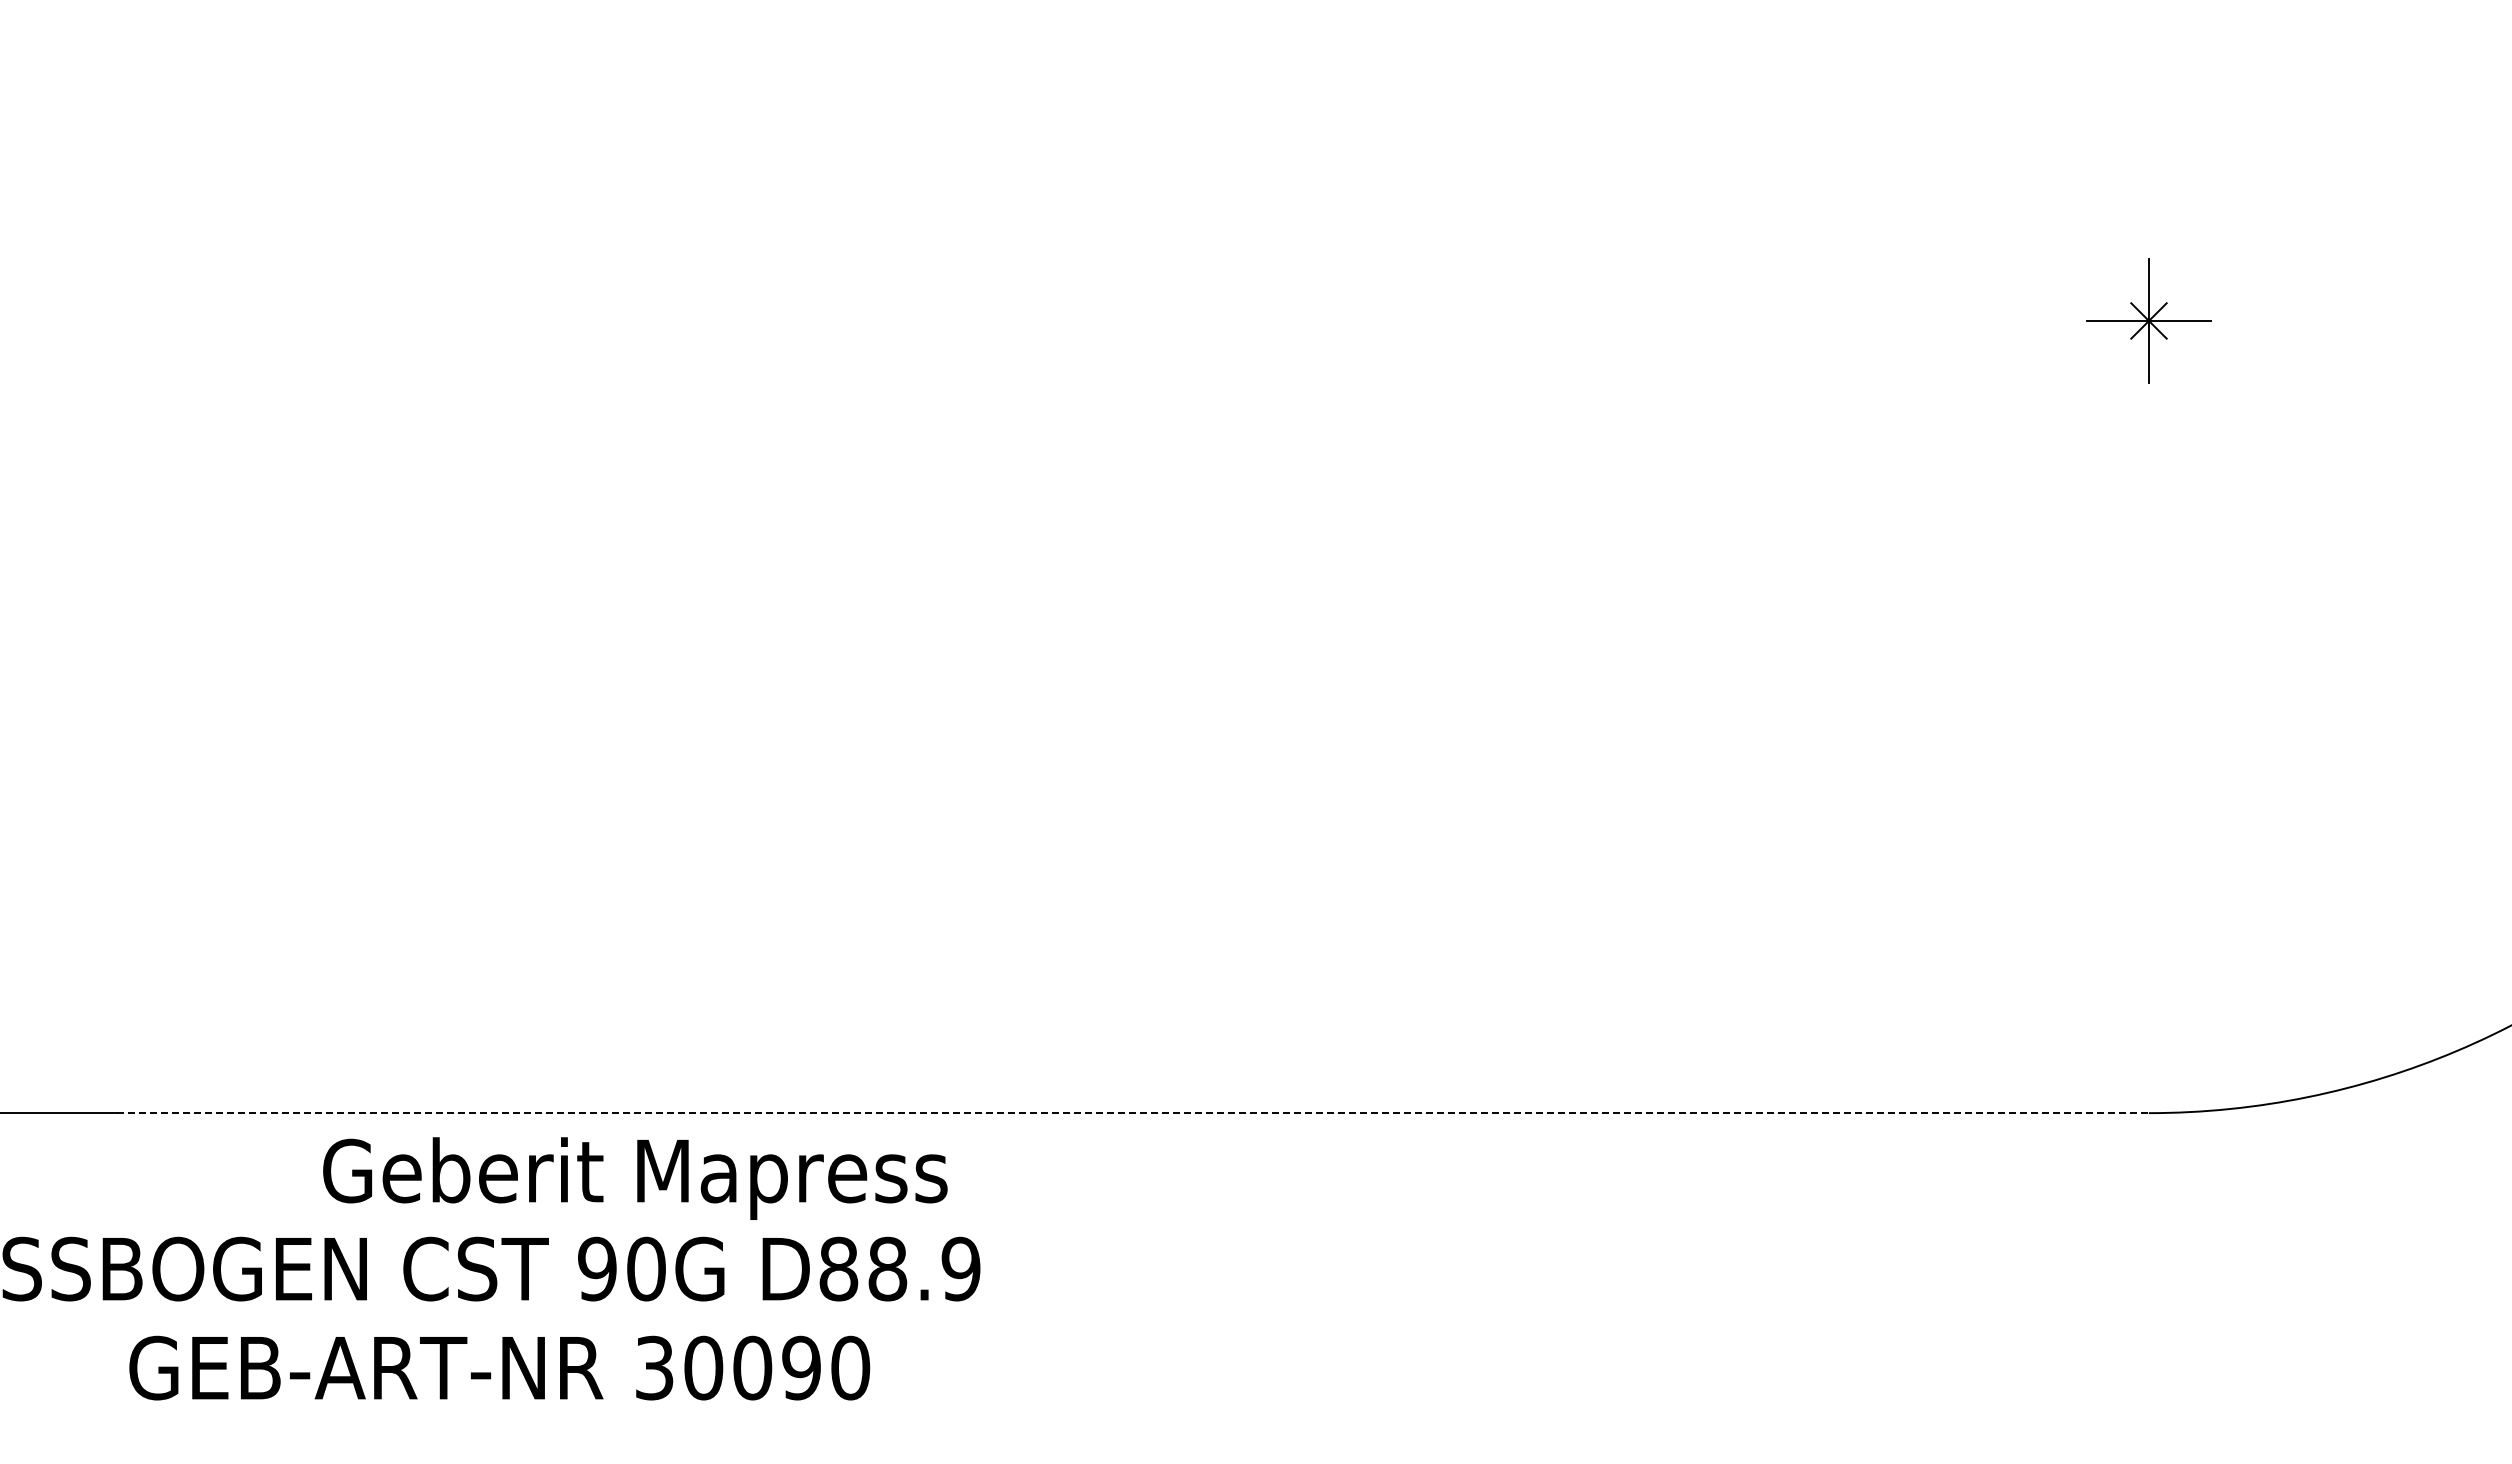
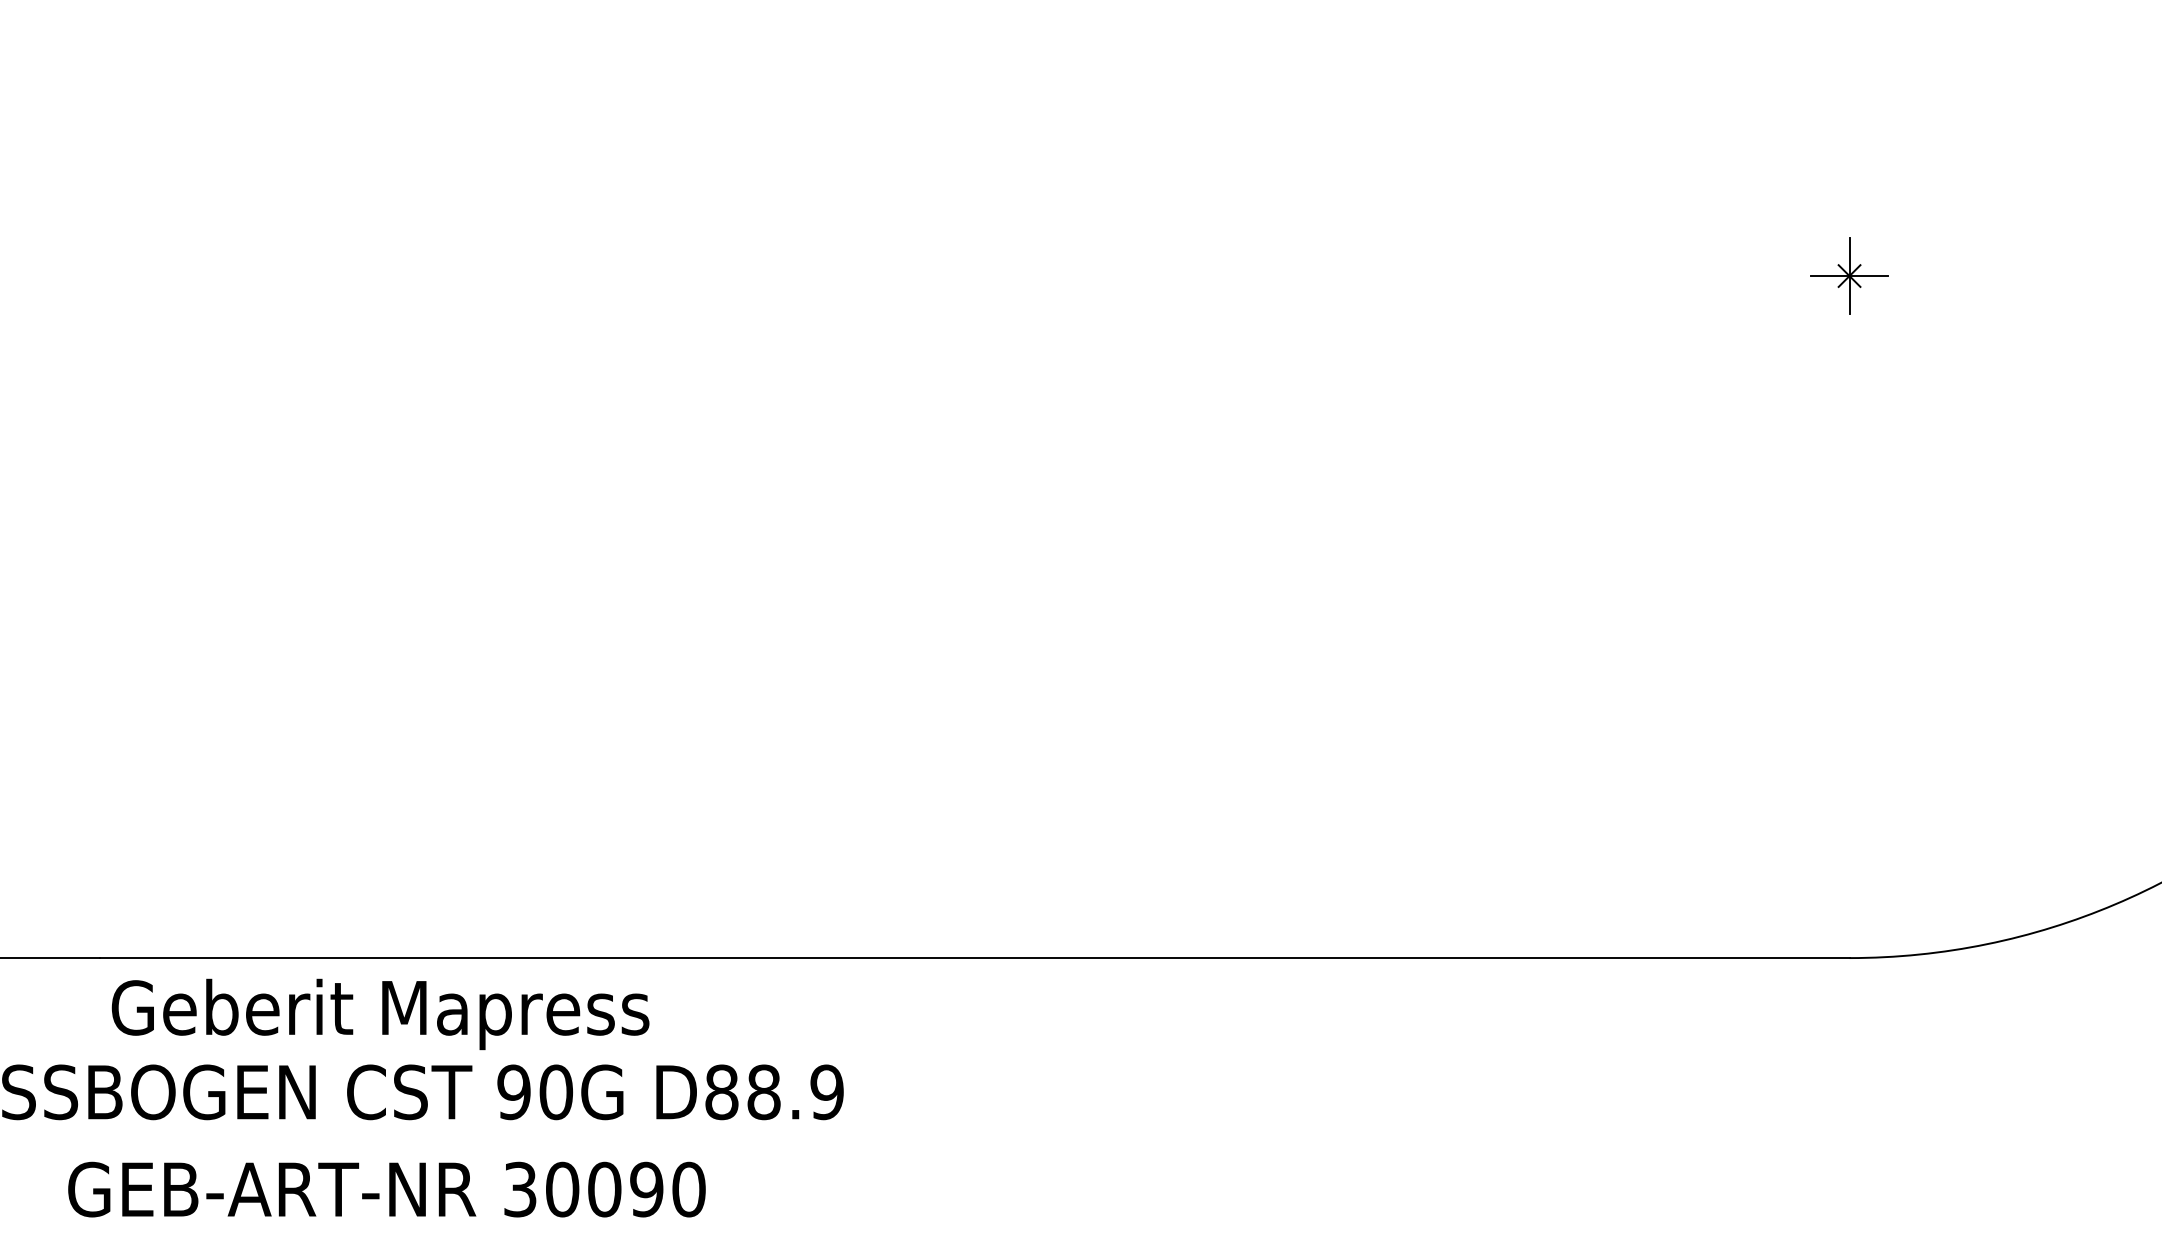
part: (2148, 320) -> (1849, 275), size x0.71
line: (1133, 1113) -> (975, 958), dashed -> solid
text: (635, 1178) -> (380, 1014), moved
text: (499, 1367) -> (386, 1189), moved

